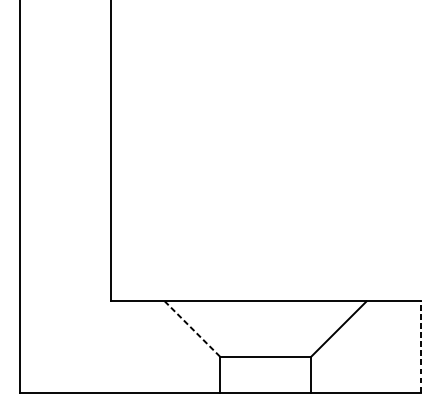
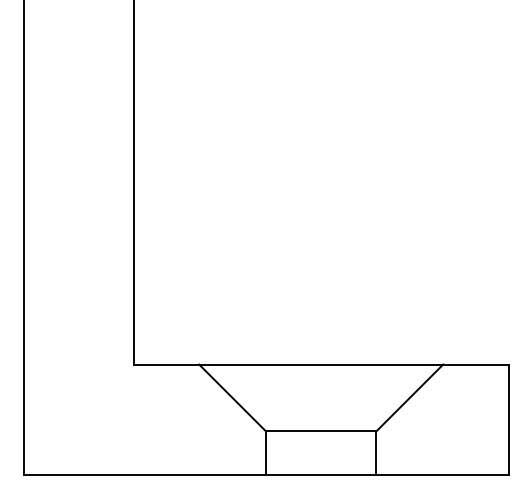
line: (192, 328) -> (232, 397), dashed -> solid
line: (420, 346) -> (508, 419), dashed -> solid

